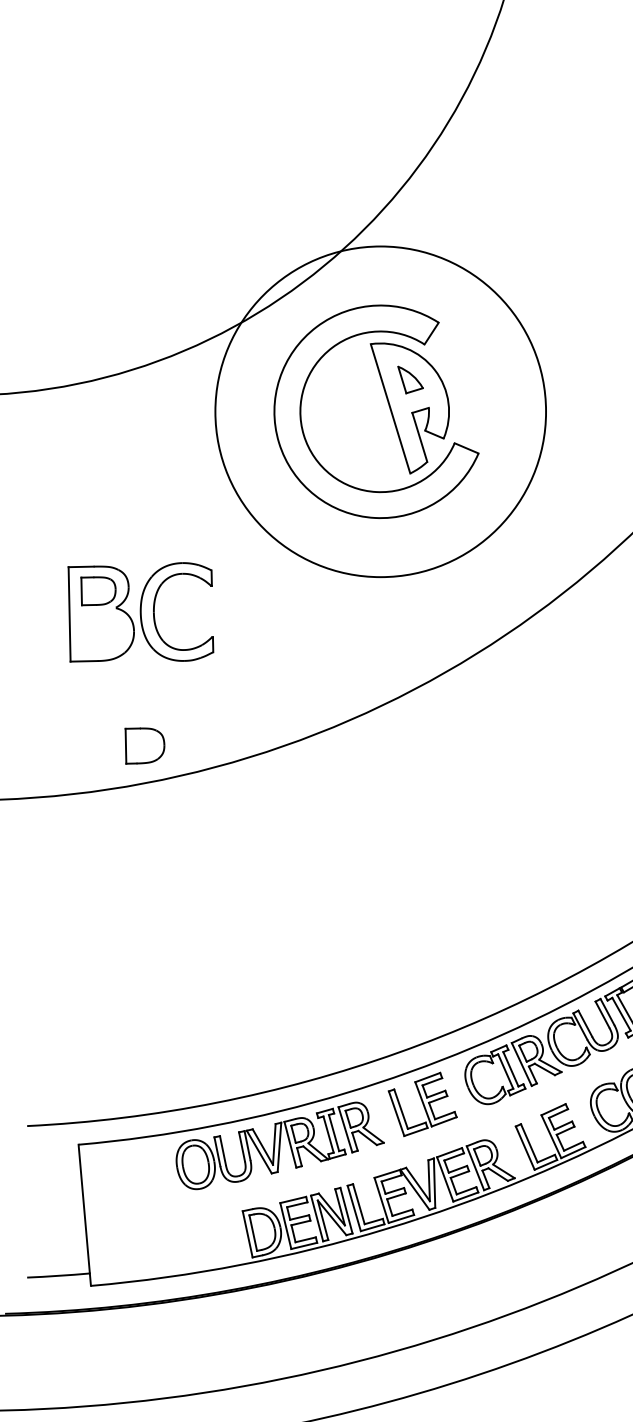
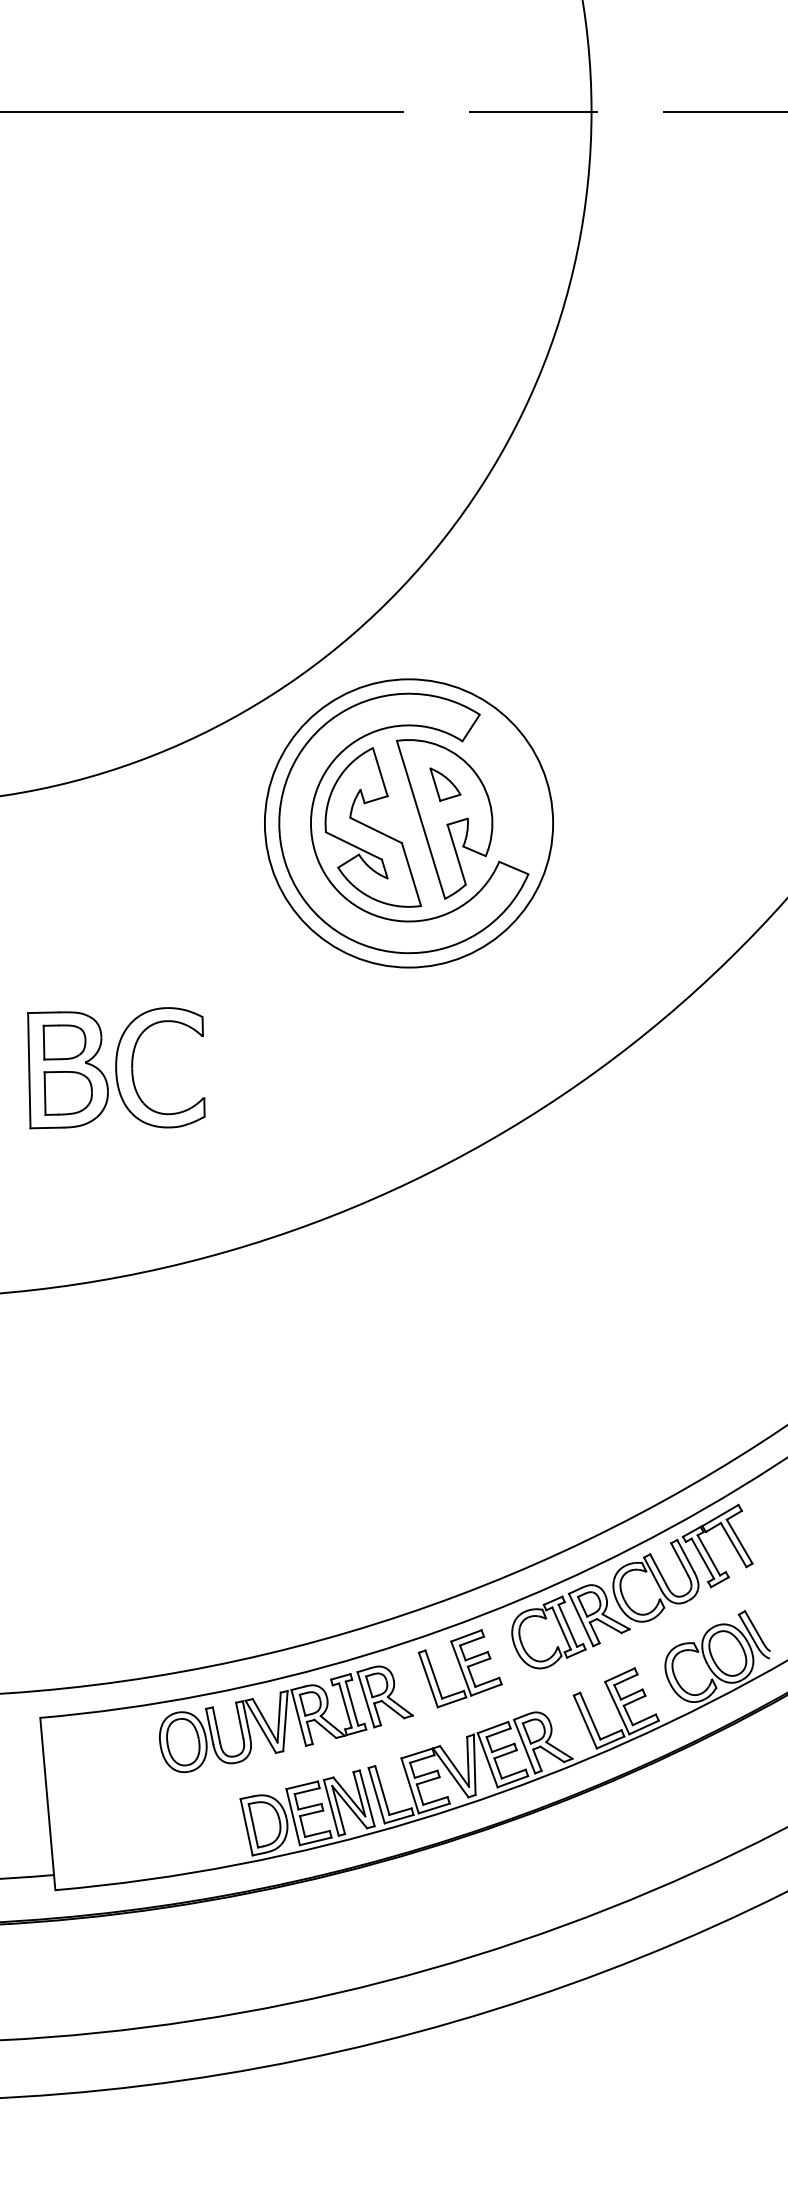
circle: (380, 411) -> (408, 823), size x0.71
part: (351, 415) -> (373, 827), added
part: (144, 746) -> (67, 1093), moved

